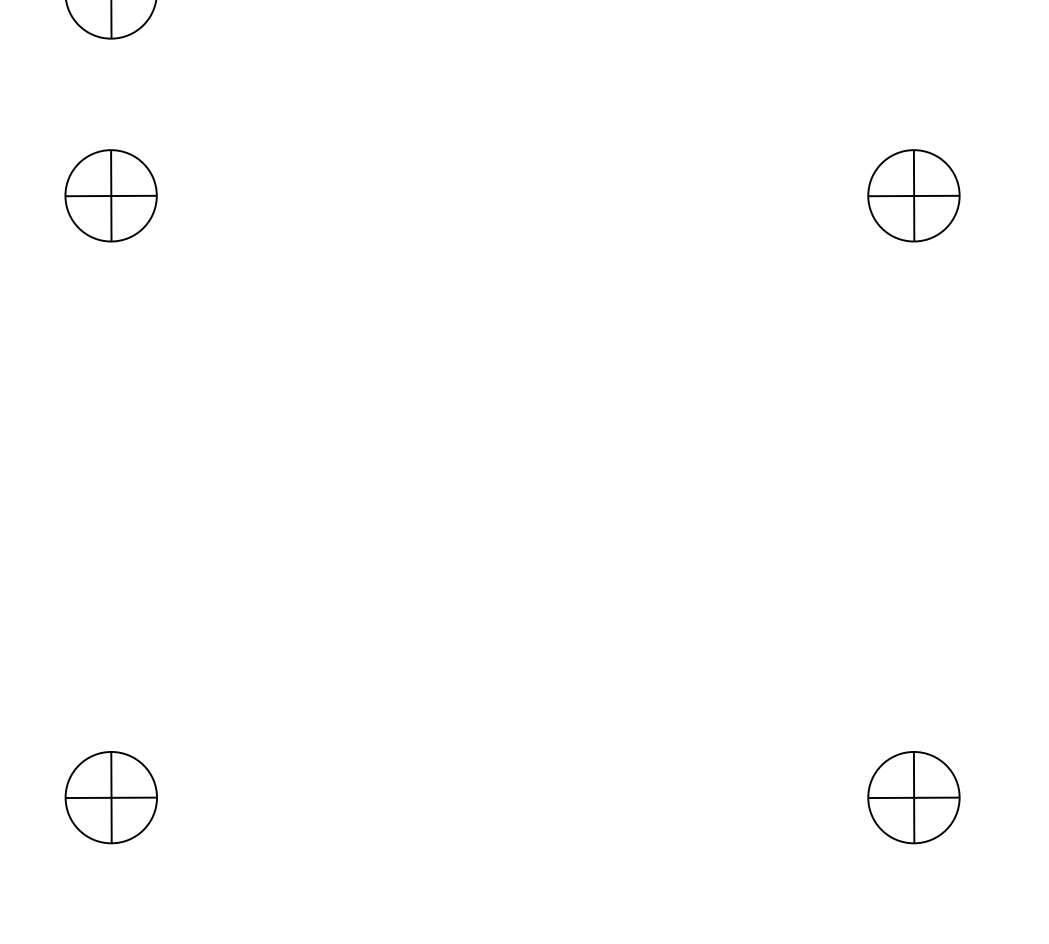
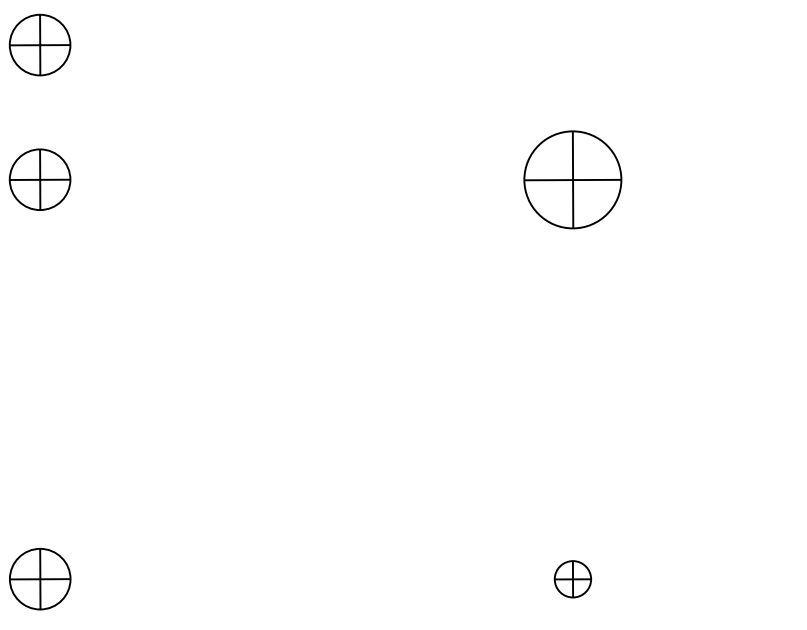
part: (913, 195) -> (572, 179), size x1.6
part: (913, 798) -> (572, 579), size x0.6

